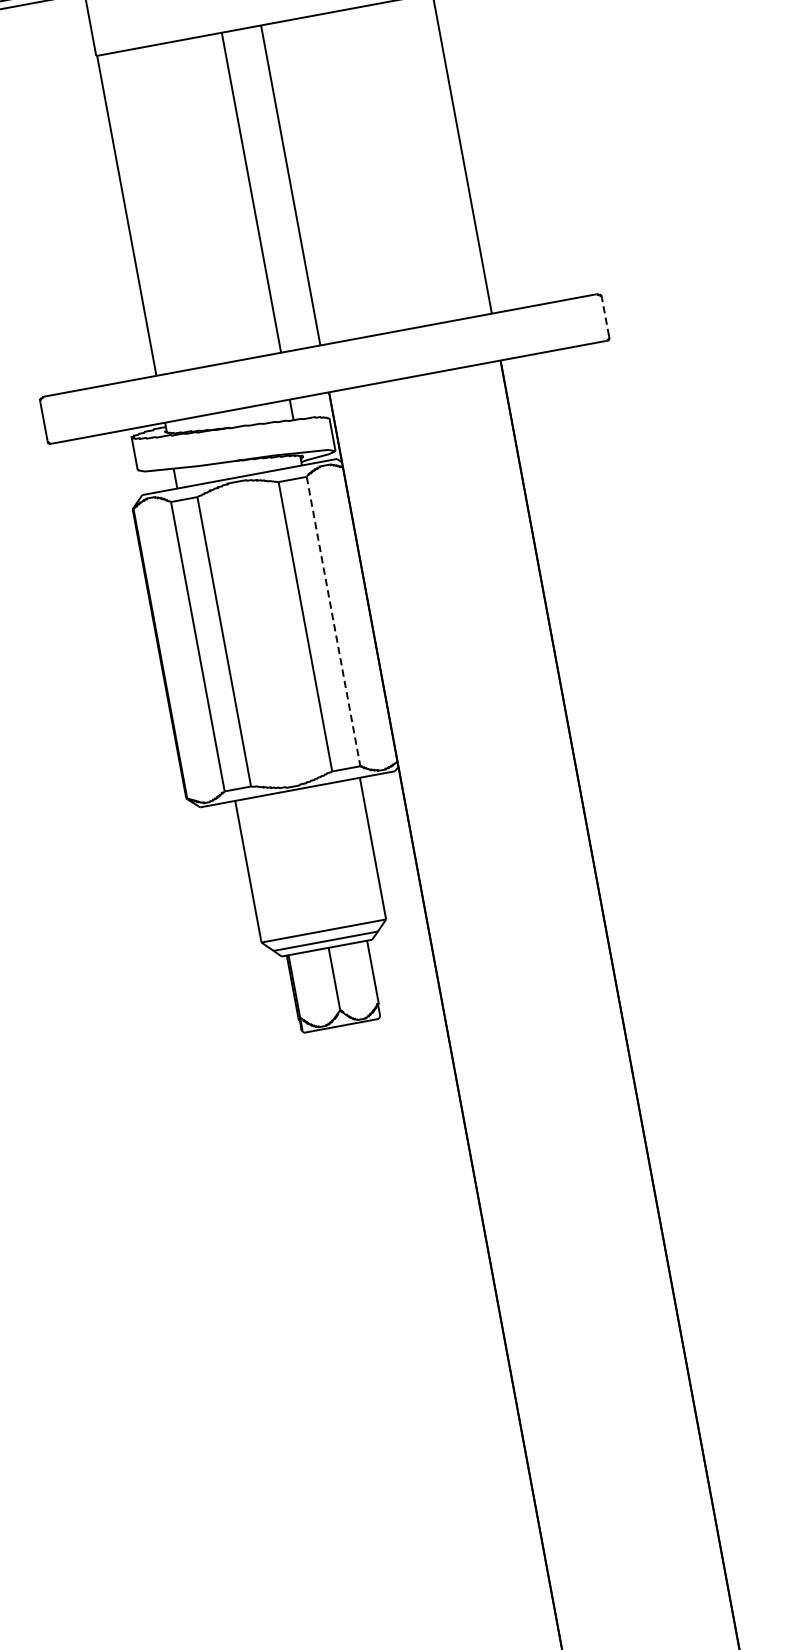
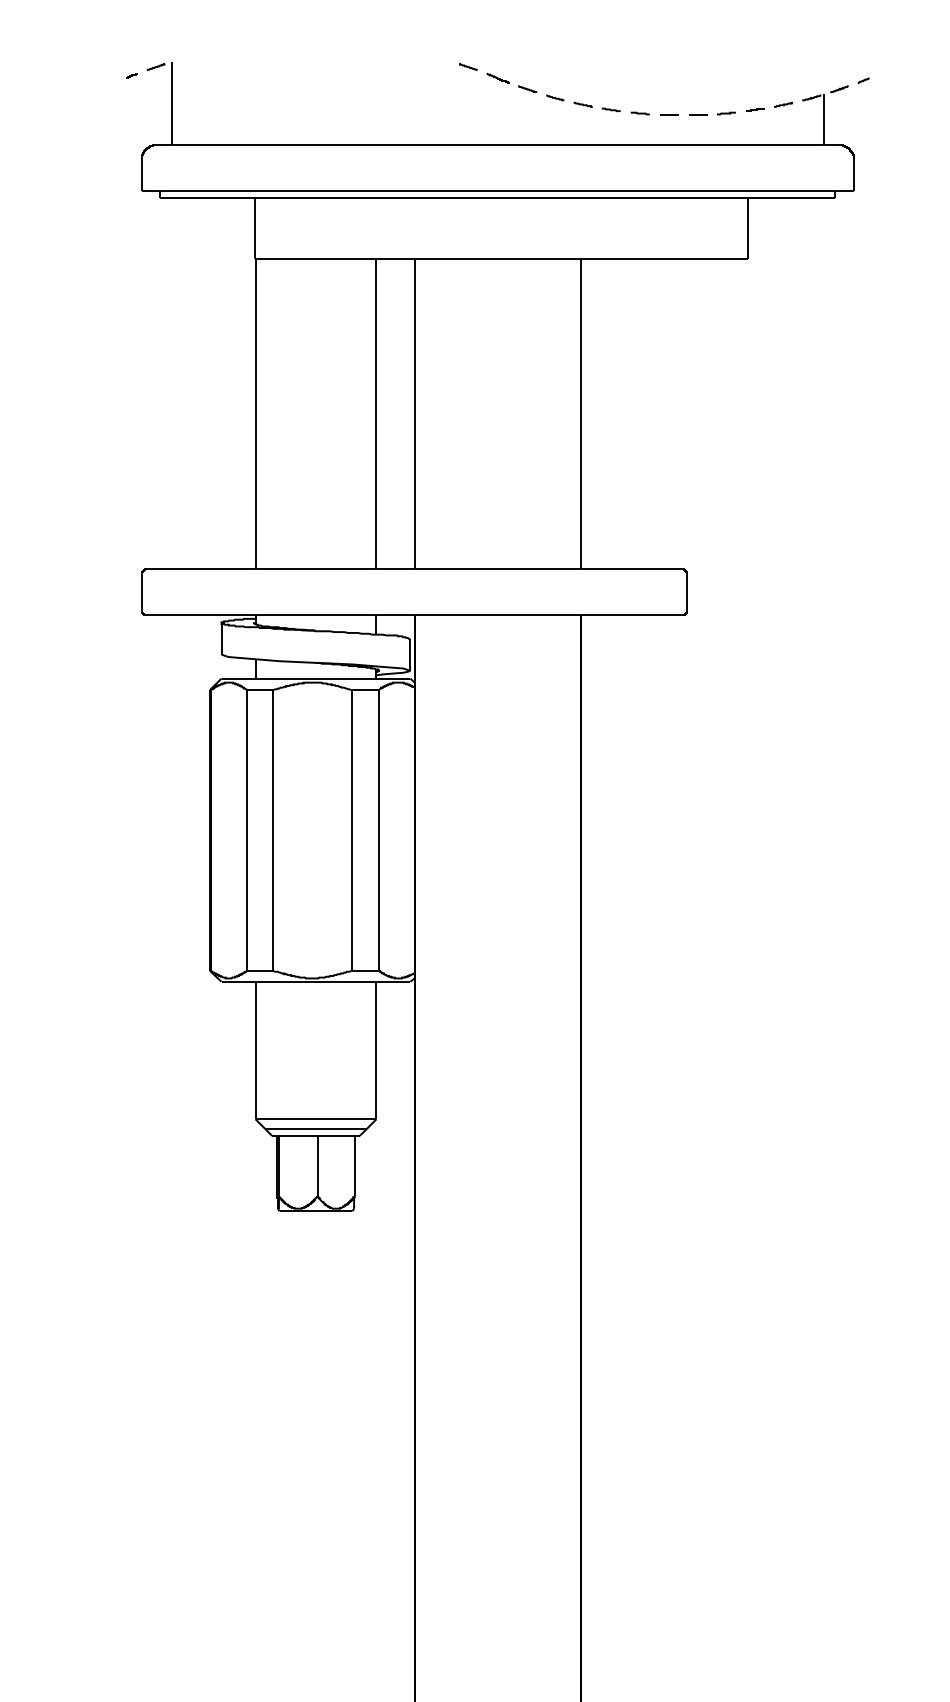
line: (605, 316) -> (687, 591), dashed -> solid
line: (333, 622) -> (378, 831), dashed -> solid

